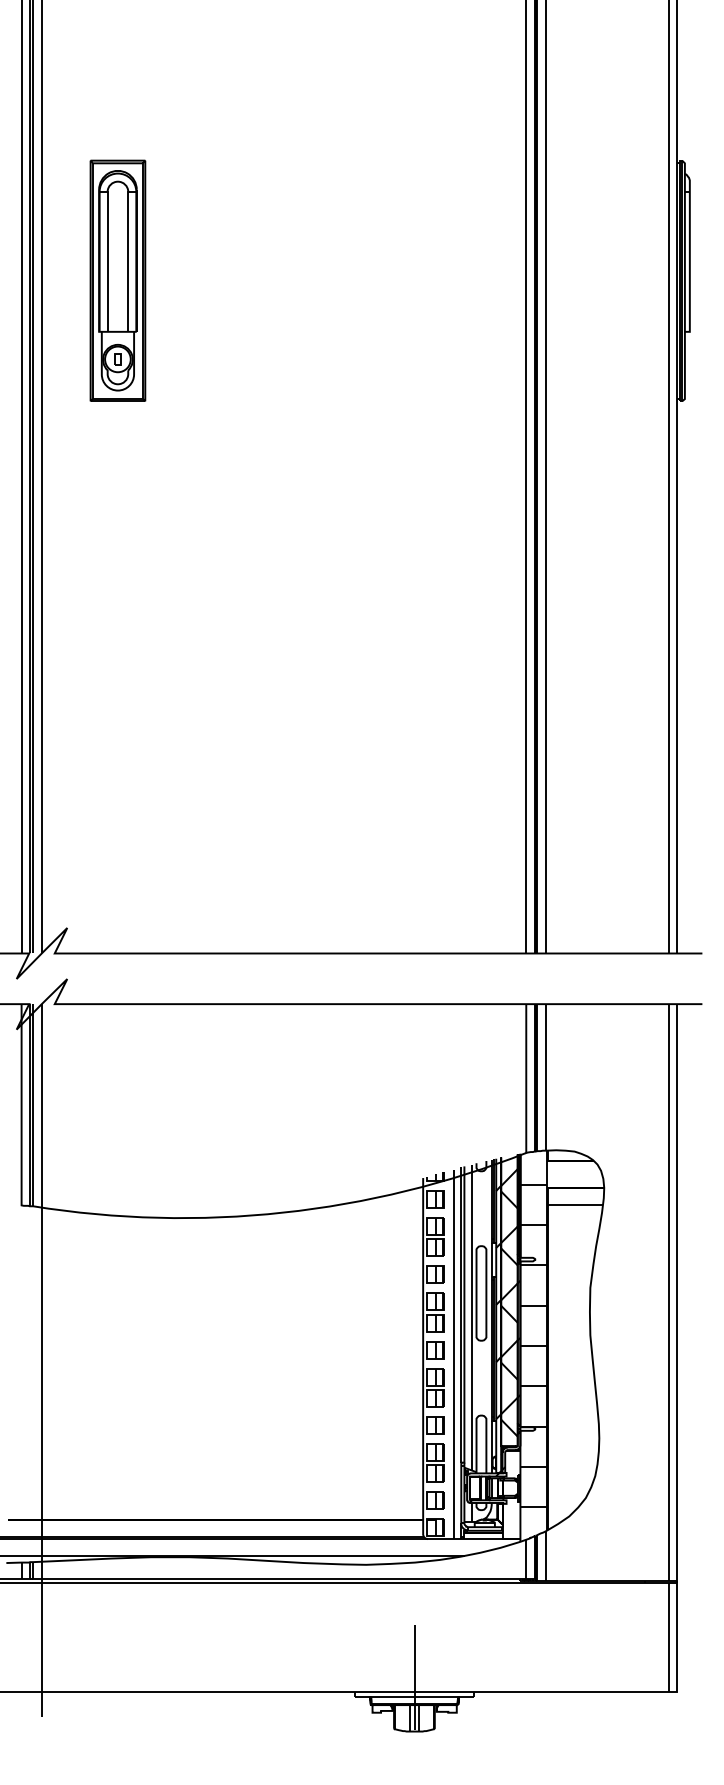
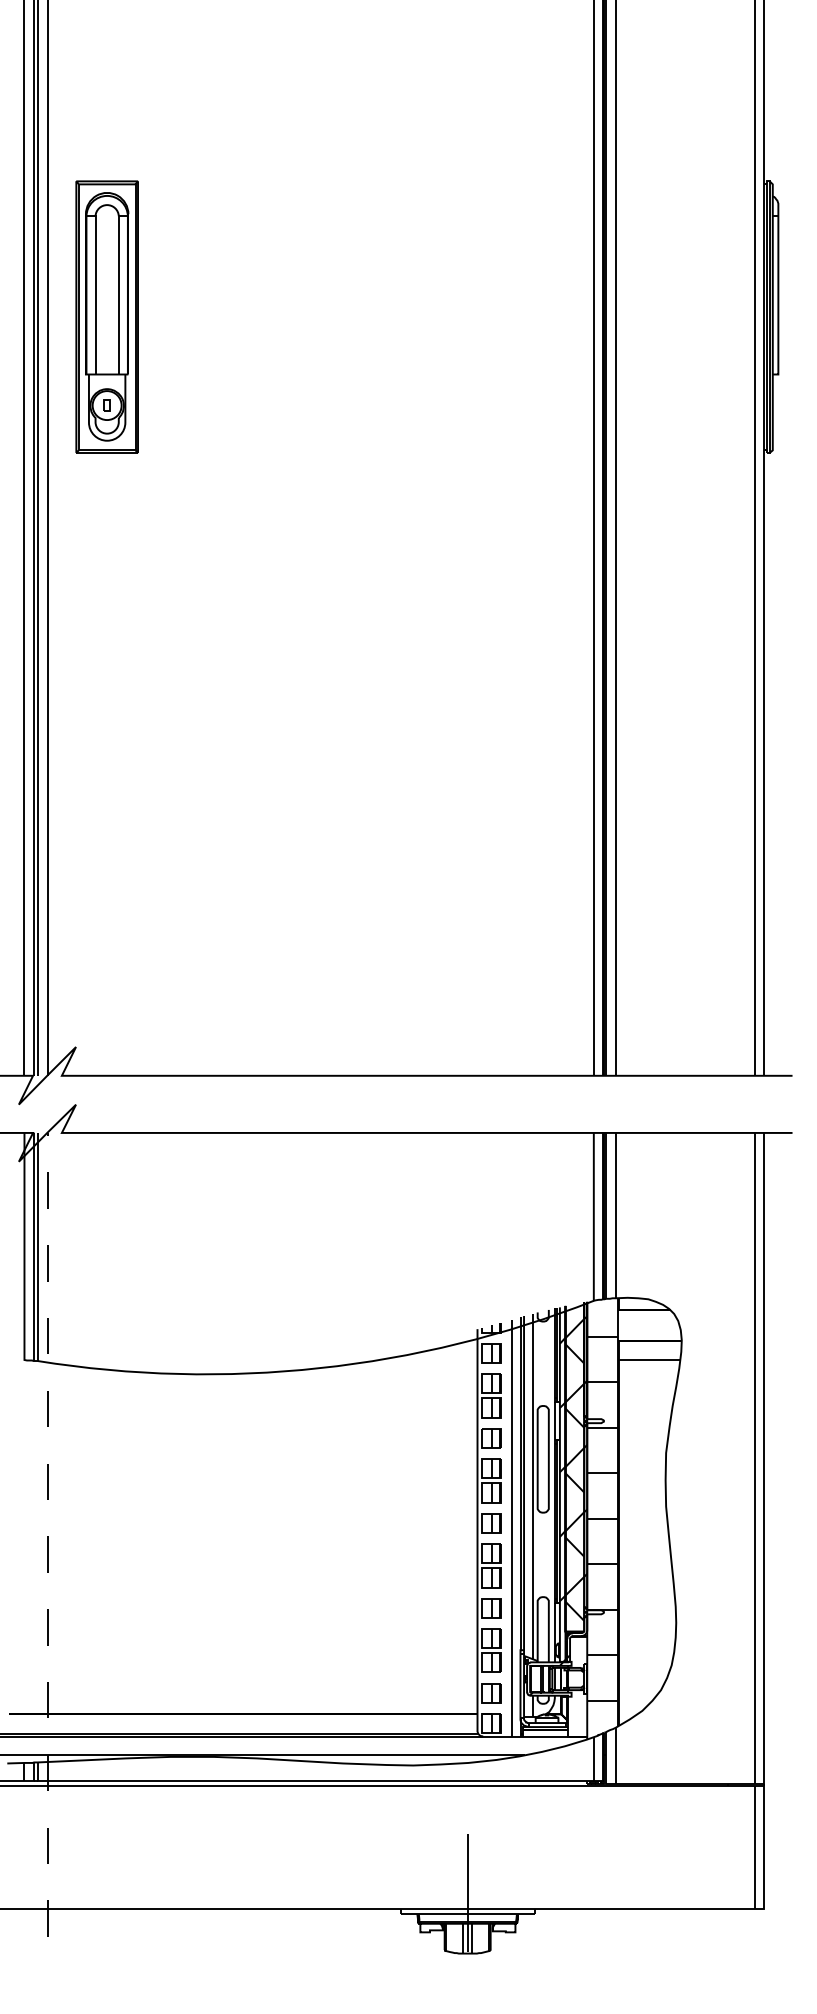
part: (117, 280) -> (106, 316), moved
line: (42, 1360) -> (47, 1534), solid -> dashed

